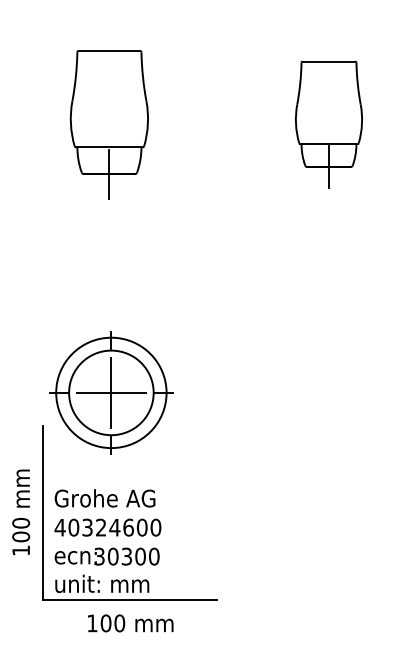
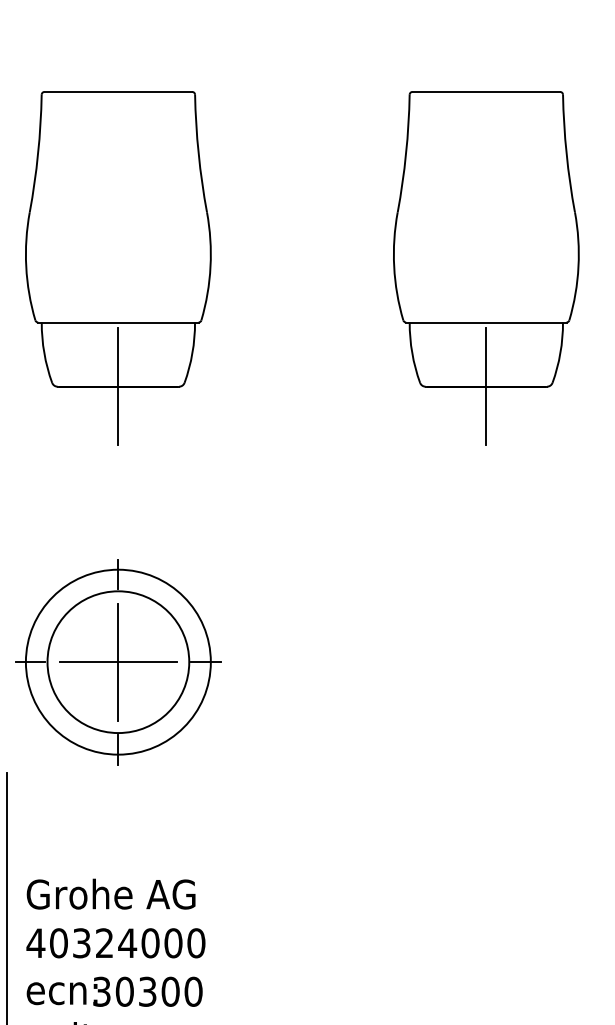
part: (109, 124) -> (118, 267), size x1.43
part: (328, 124) -> (485, 267), size x1.67
part: (111, 392) -> (118, 661), moved
text: (128, 527) -> (150, 942), 40324600 -> 40324000

